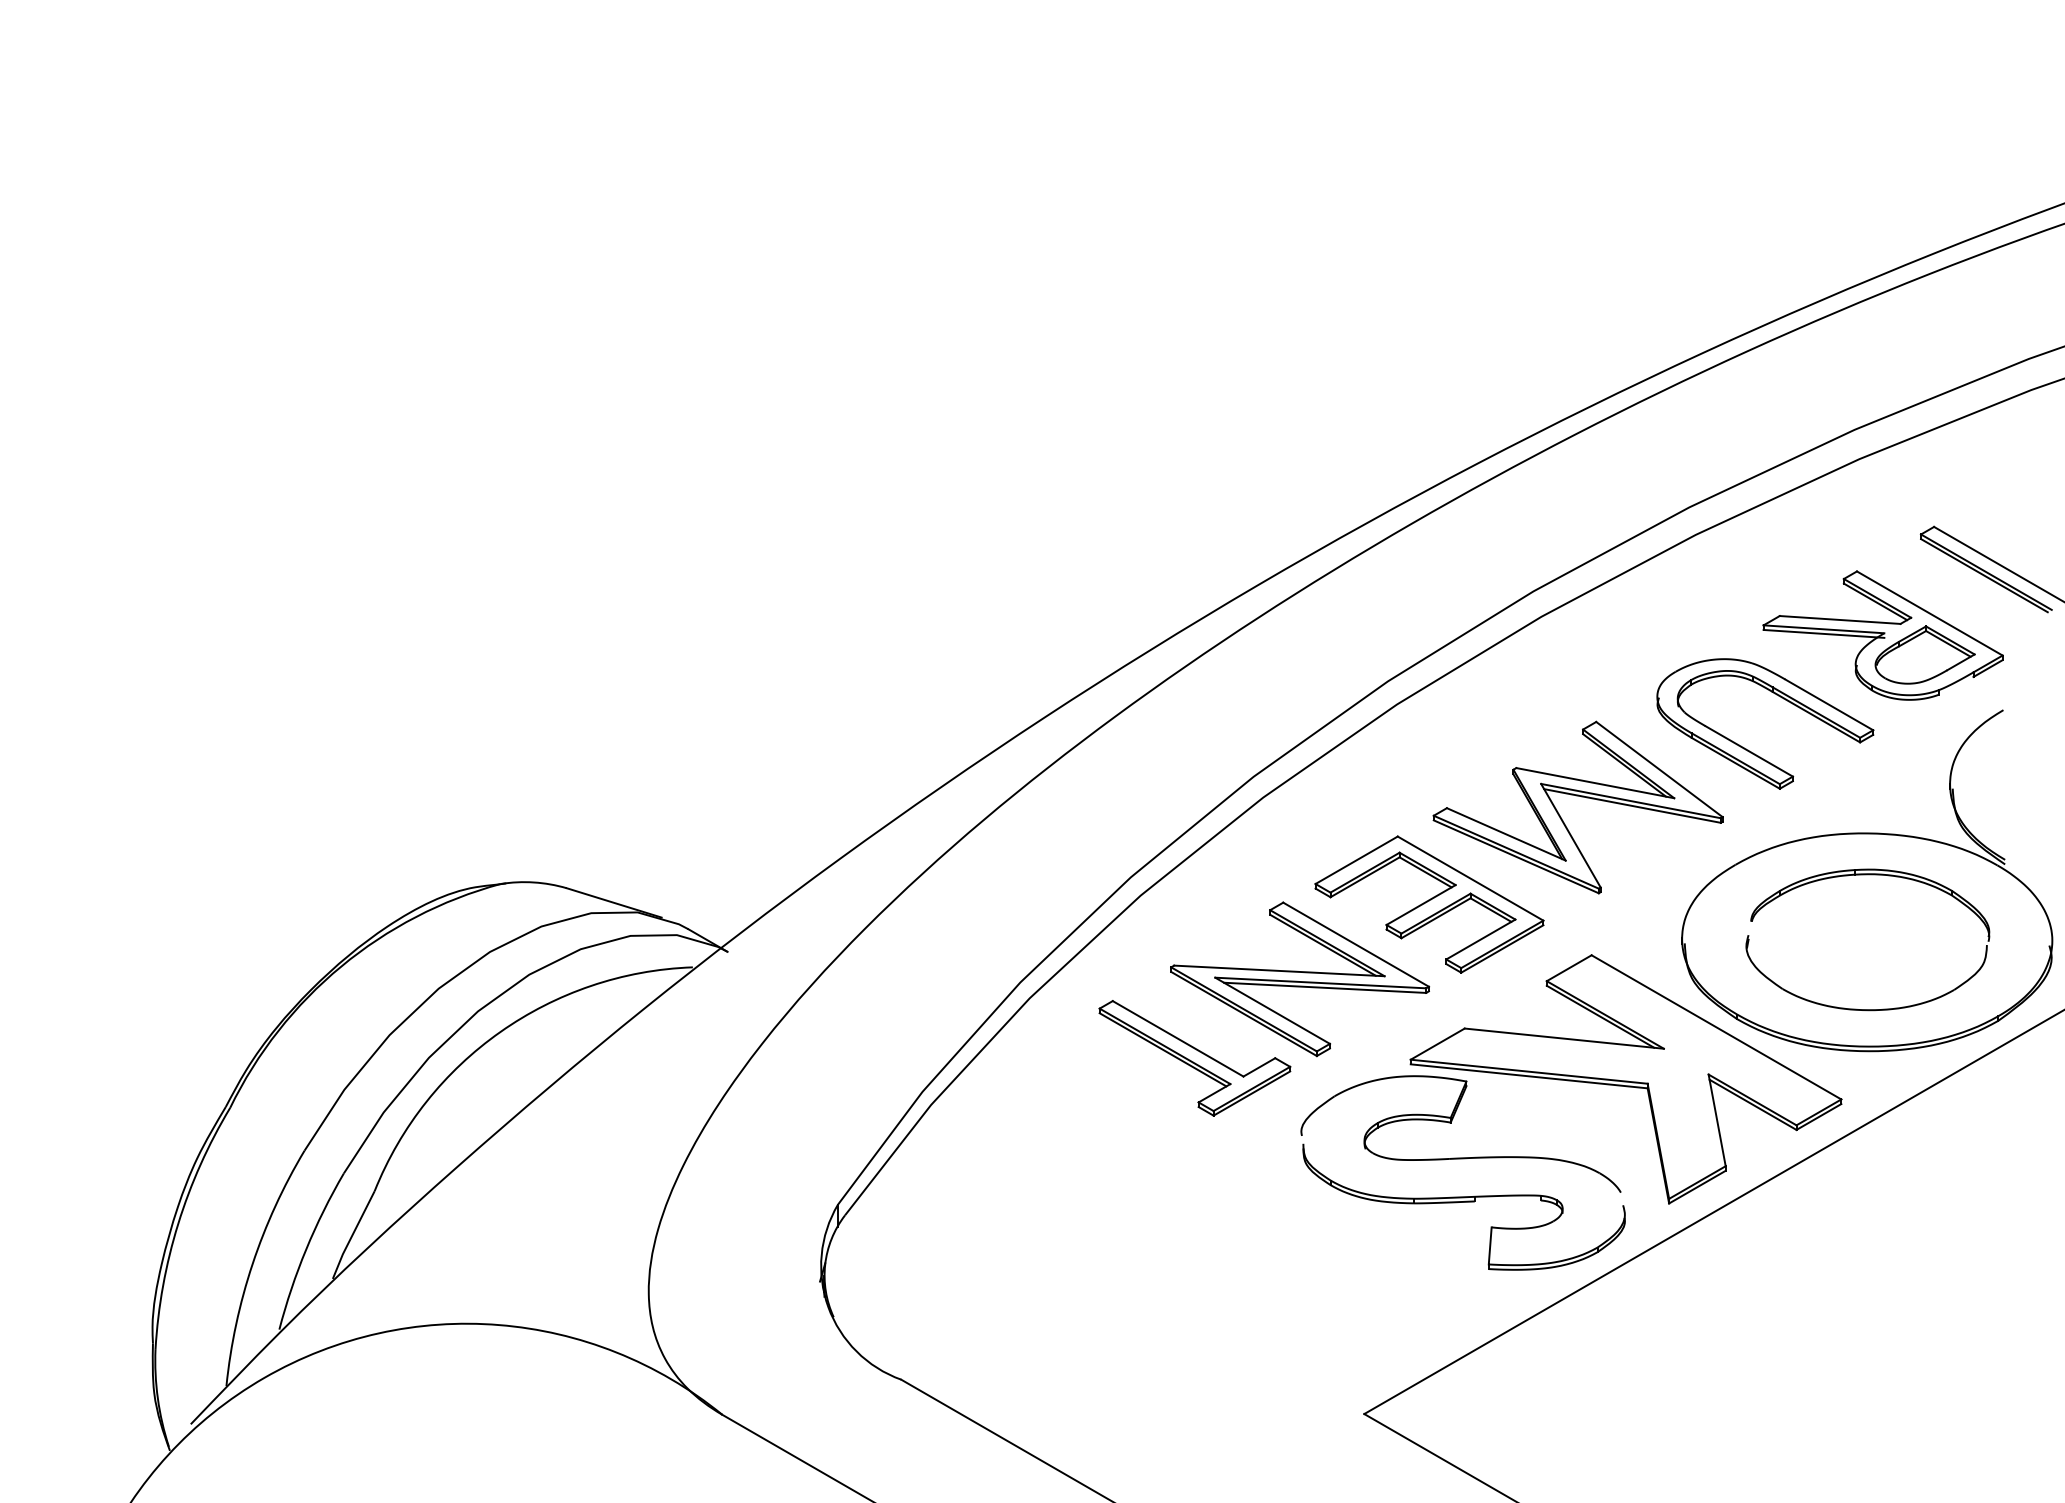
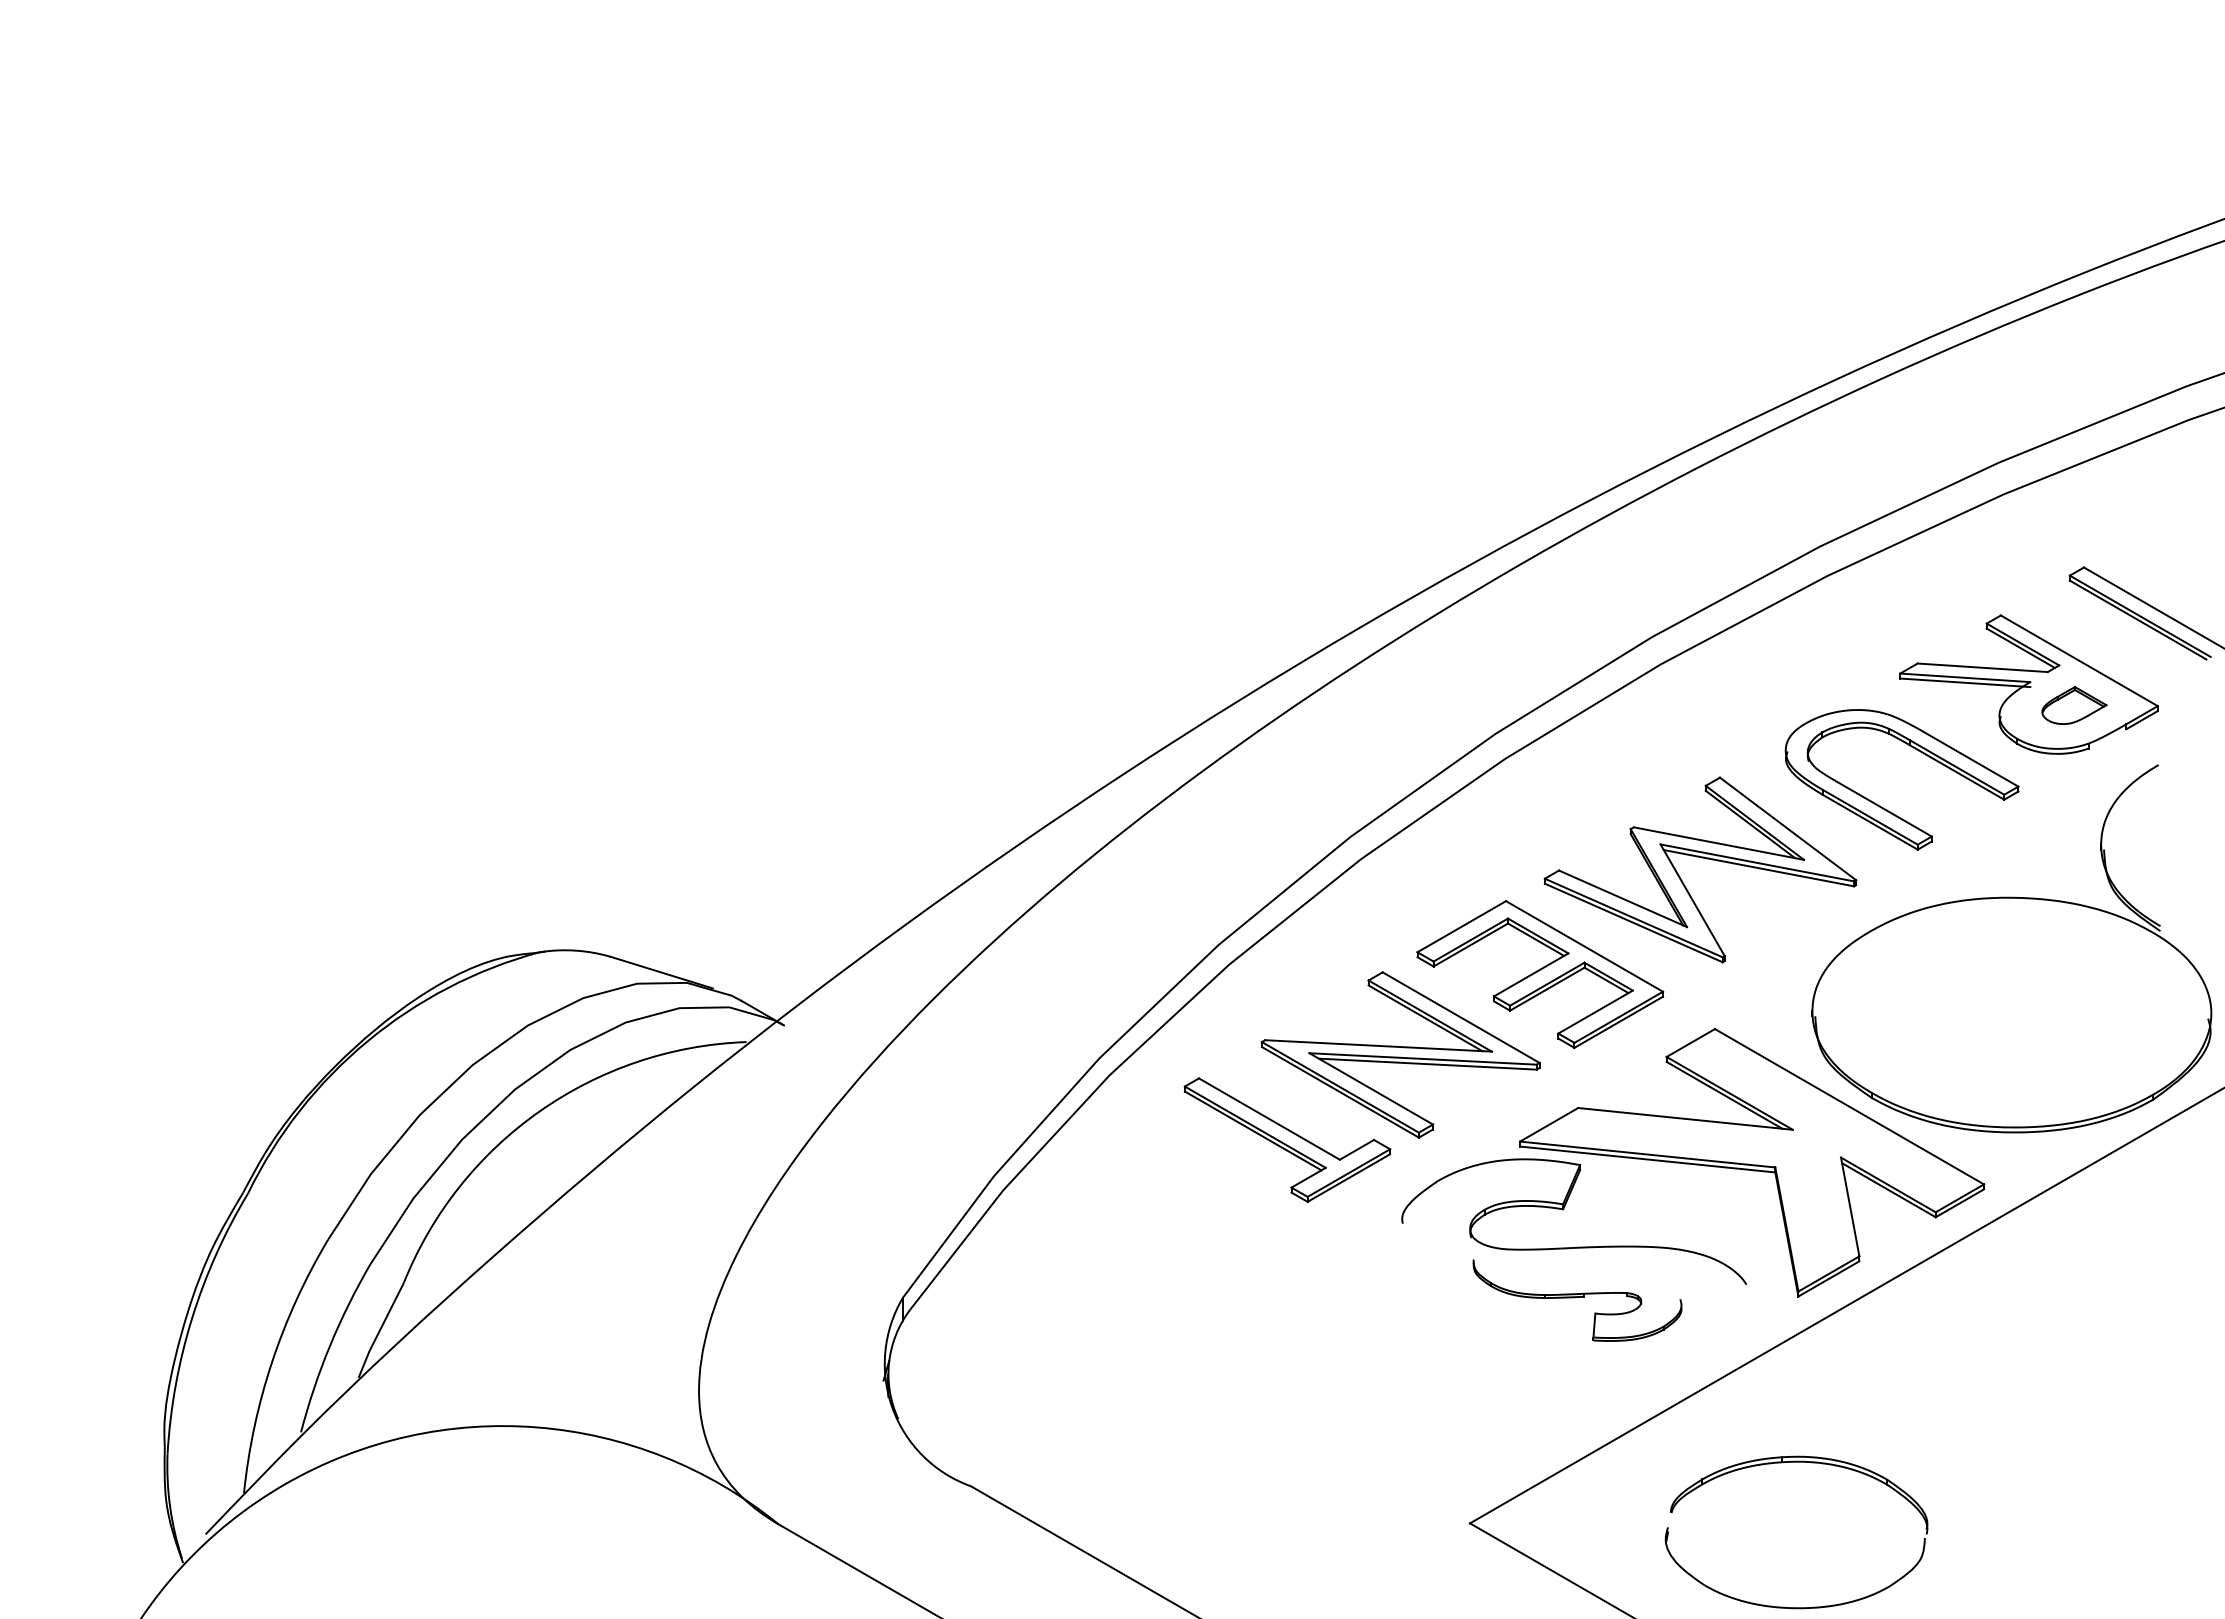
part: (1925, 654) -> (2074, 705), size x0.6
part: (1867, 874) -> (1796, 1462), moved
part: (1464, 1207) -> (1577, 1300), size x0.6

